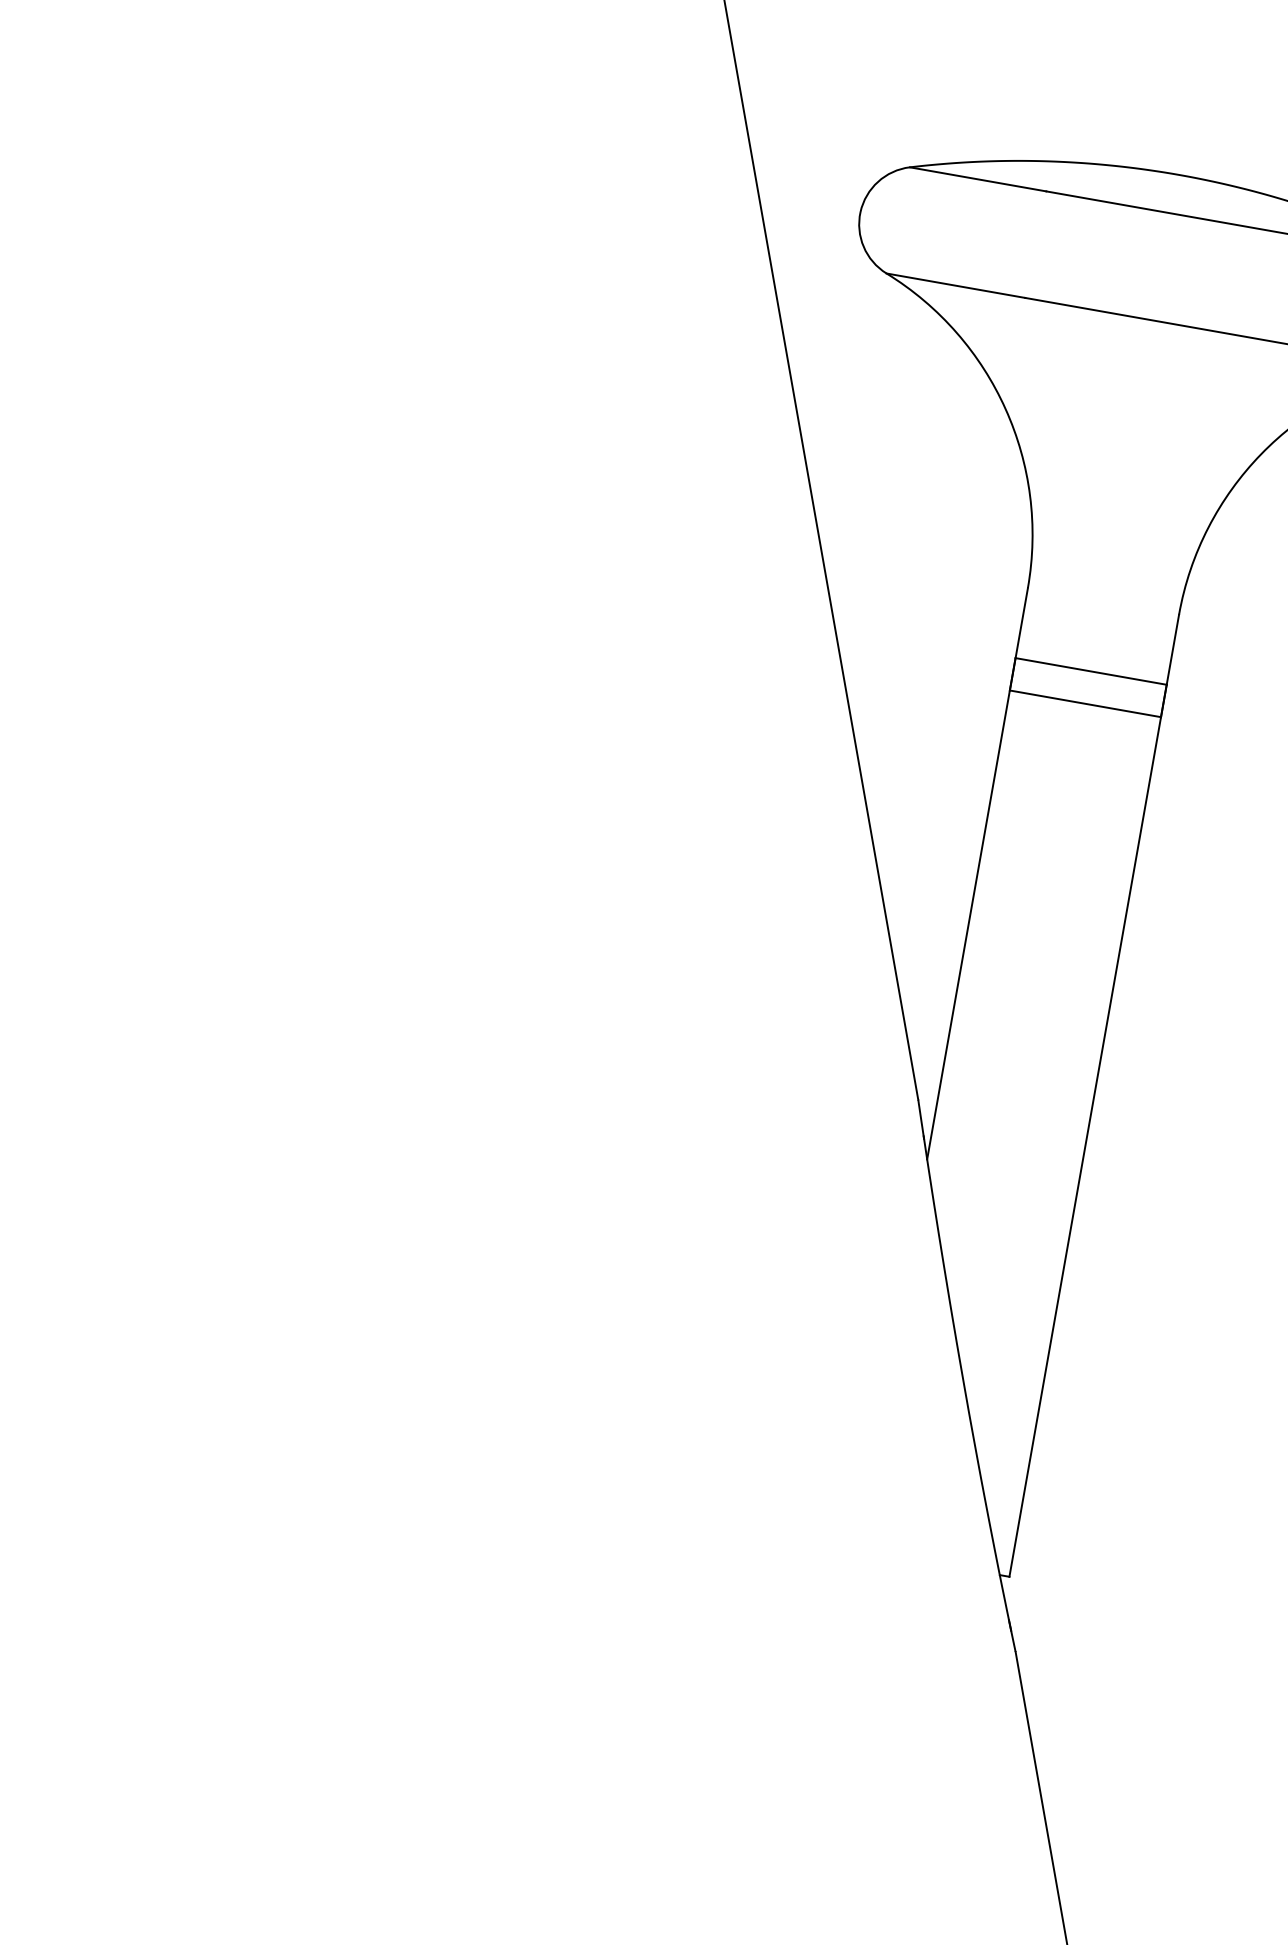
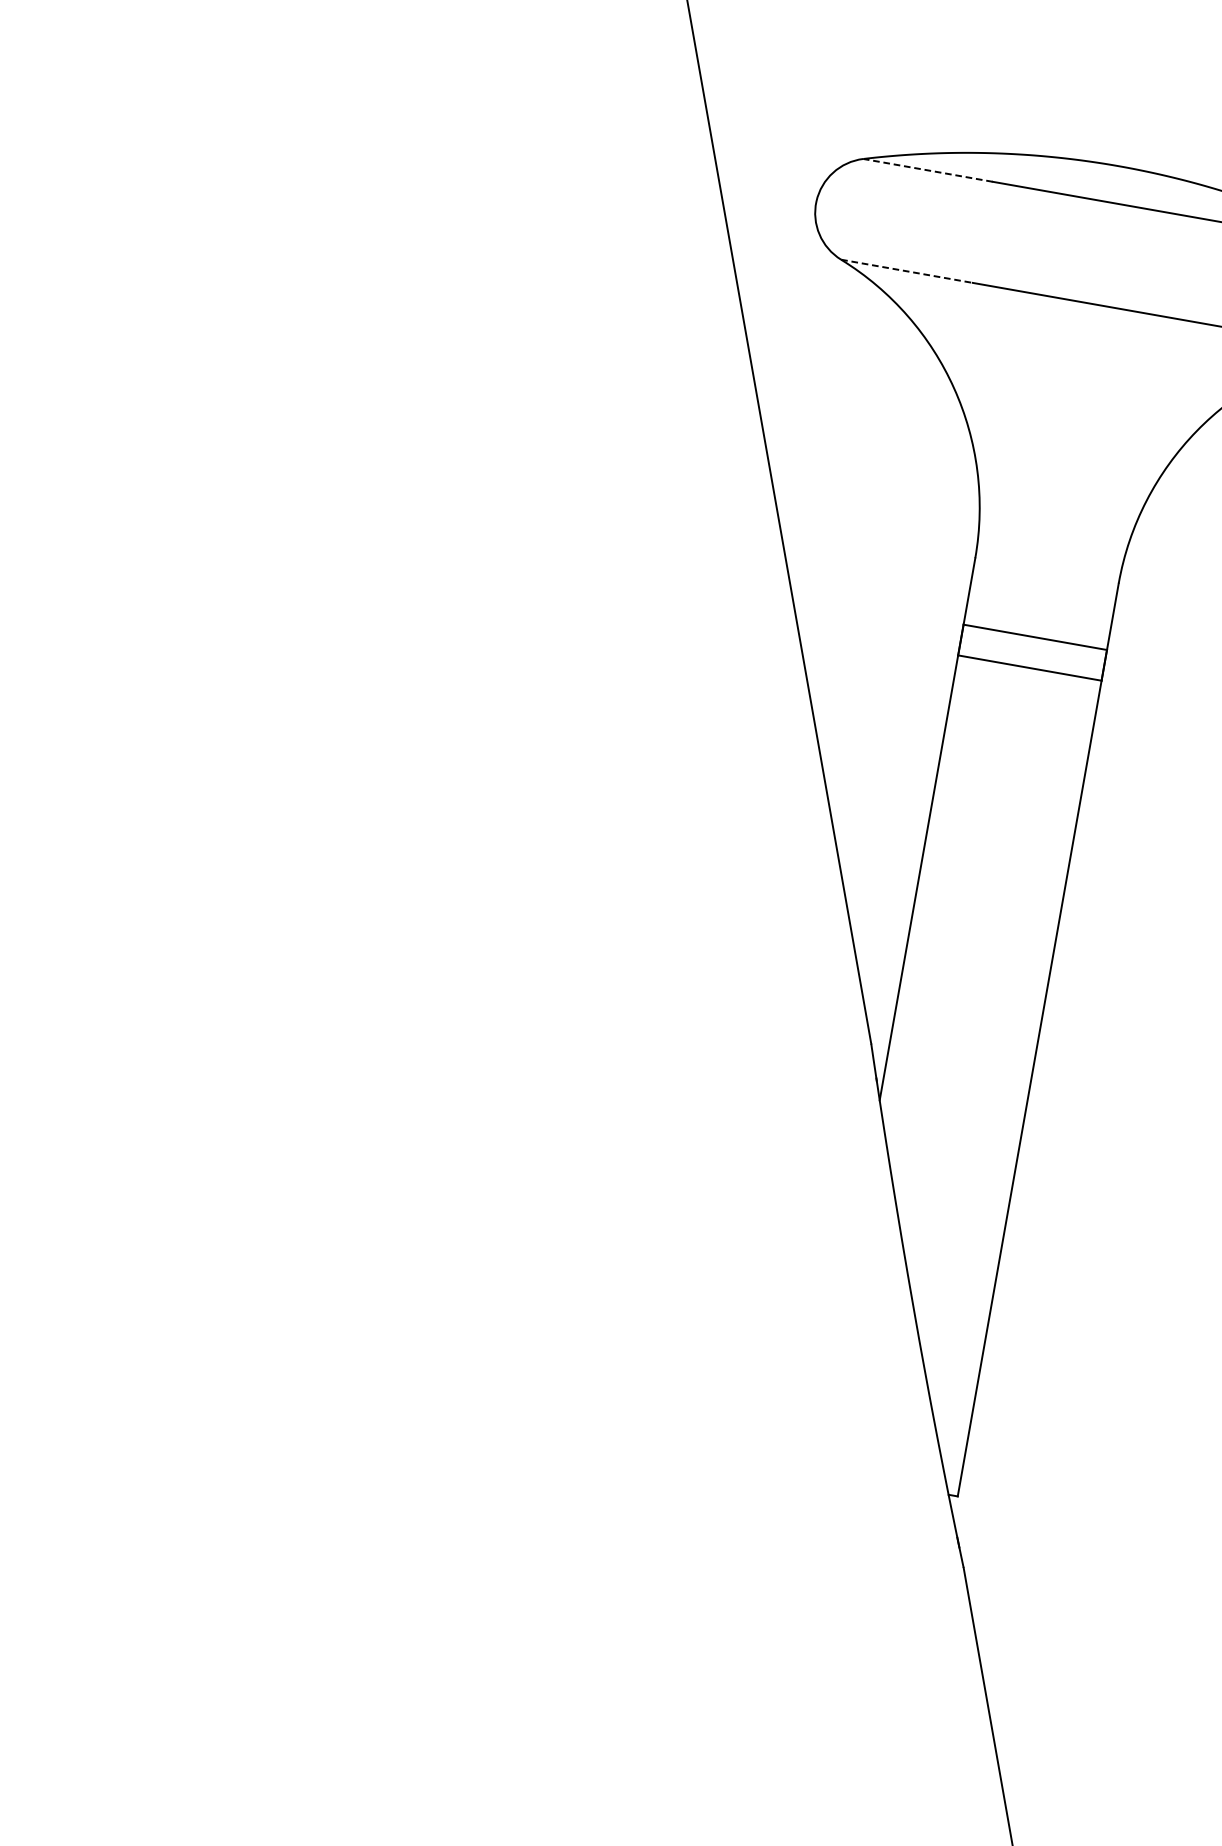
line: (977, 179) -> (927, 170), solid -> dashed
line: (956, 285) -> (907, 271), solid -> dashed

